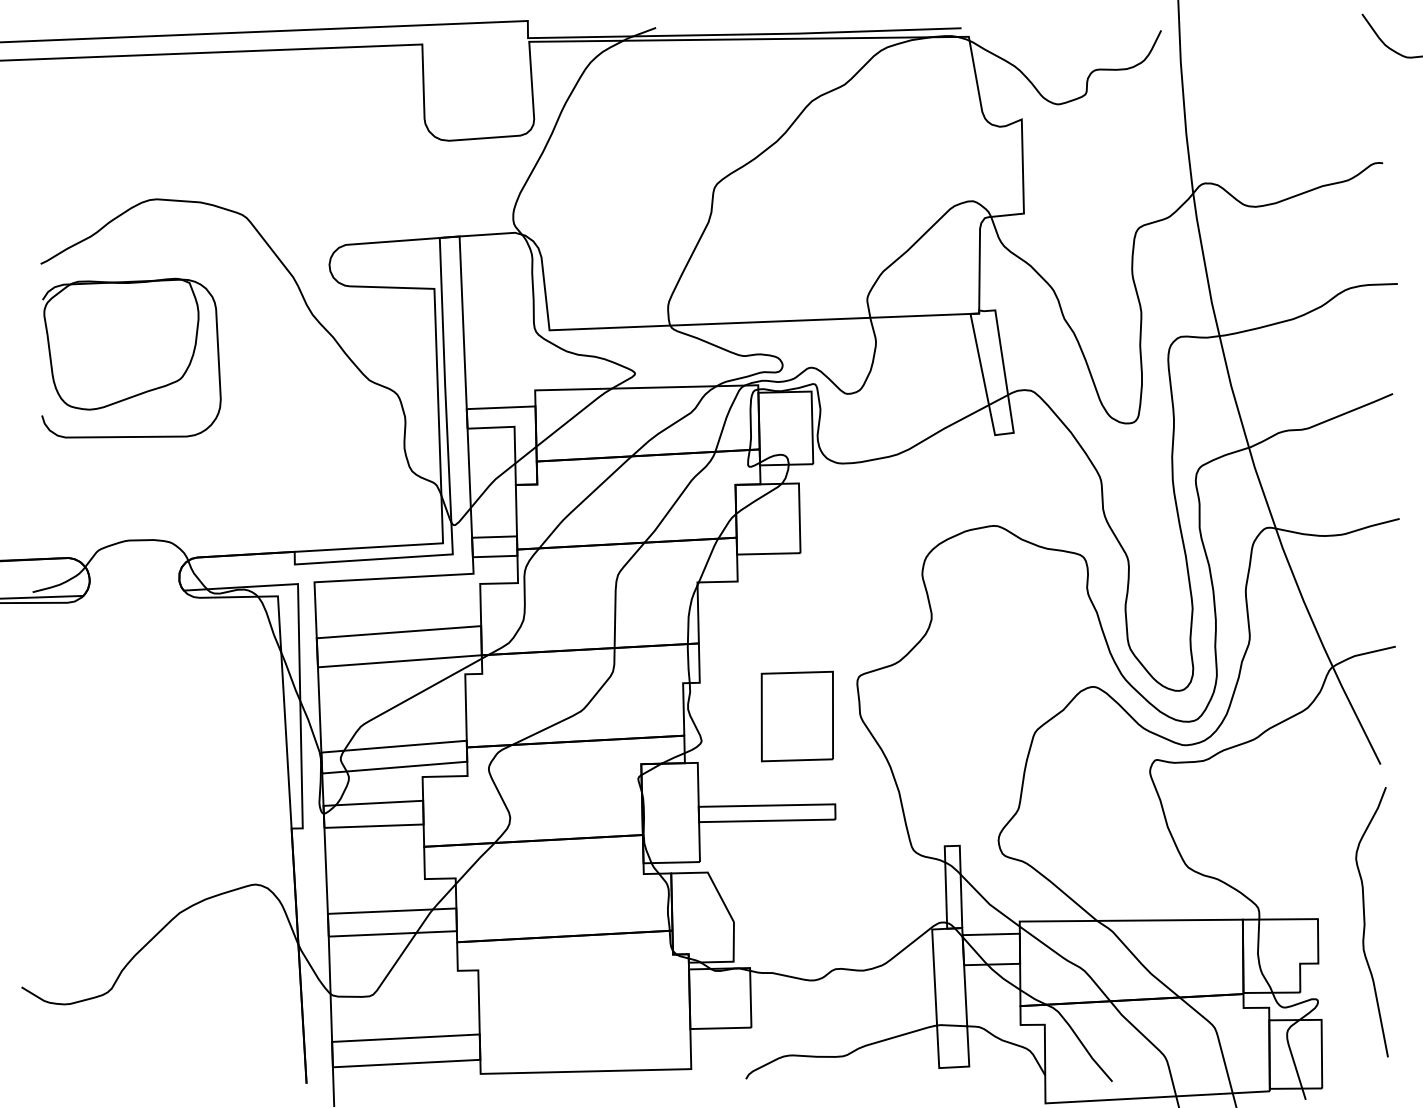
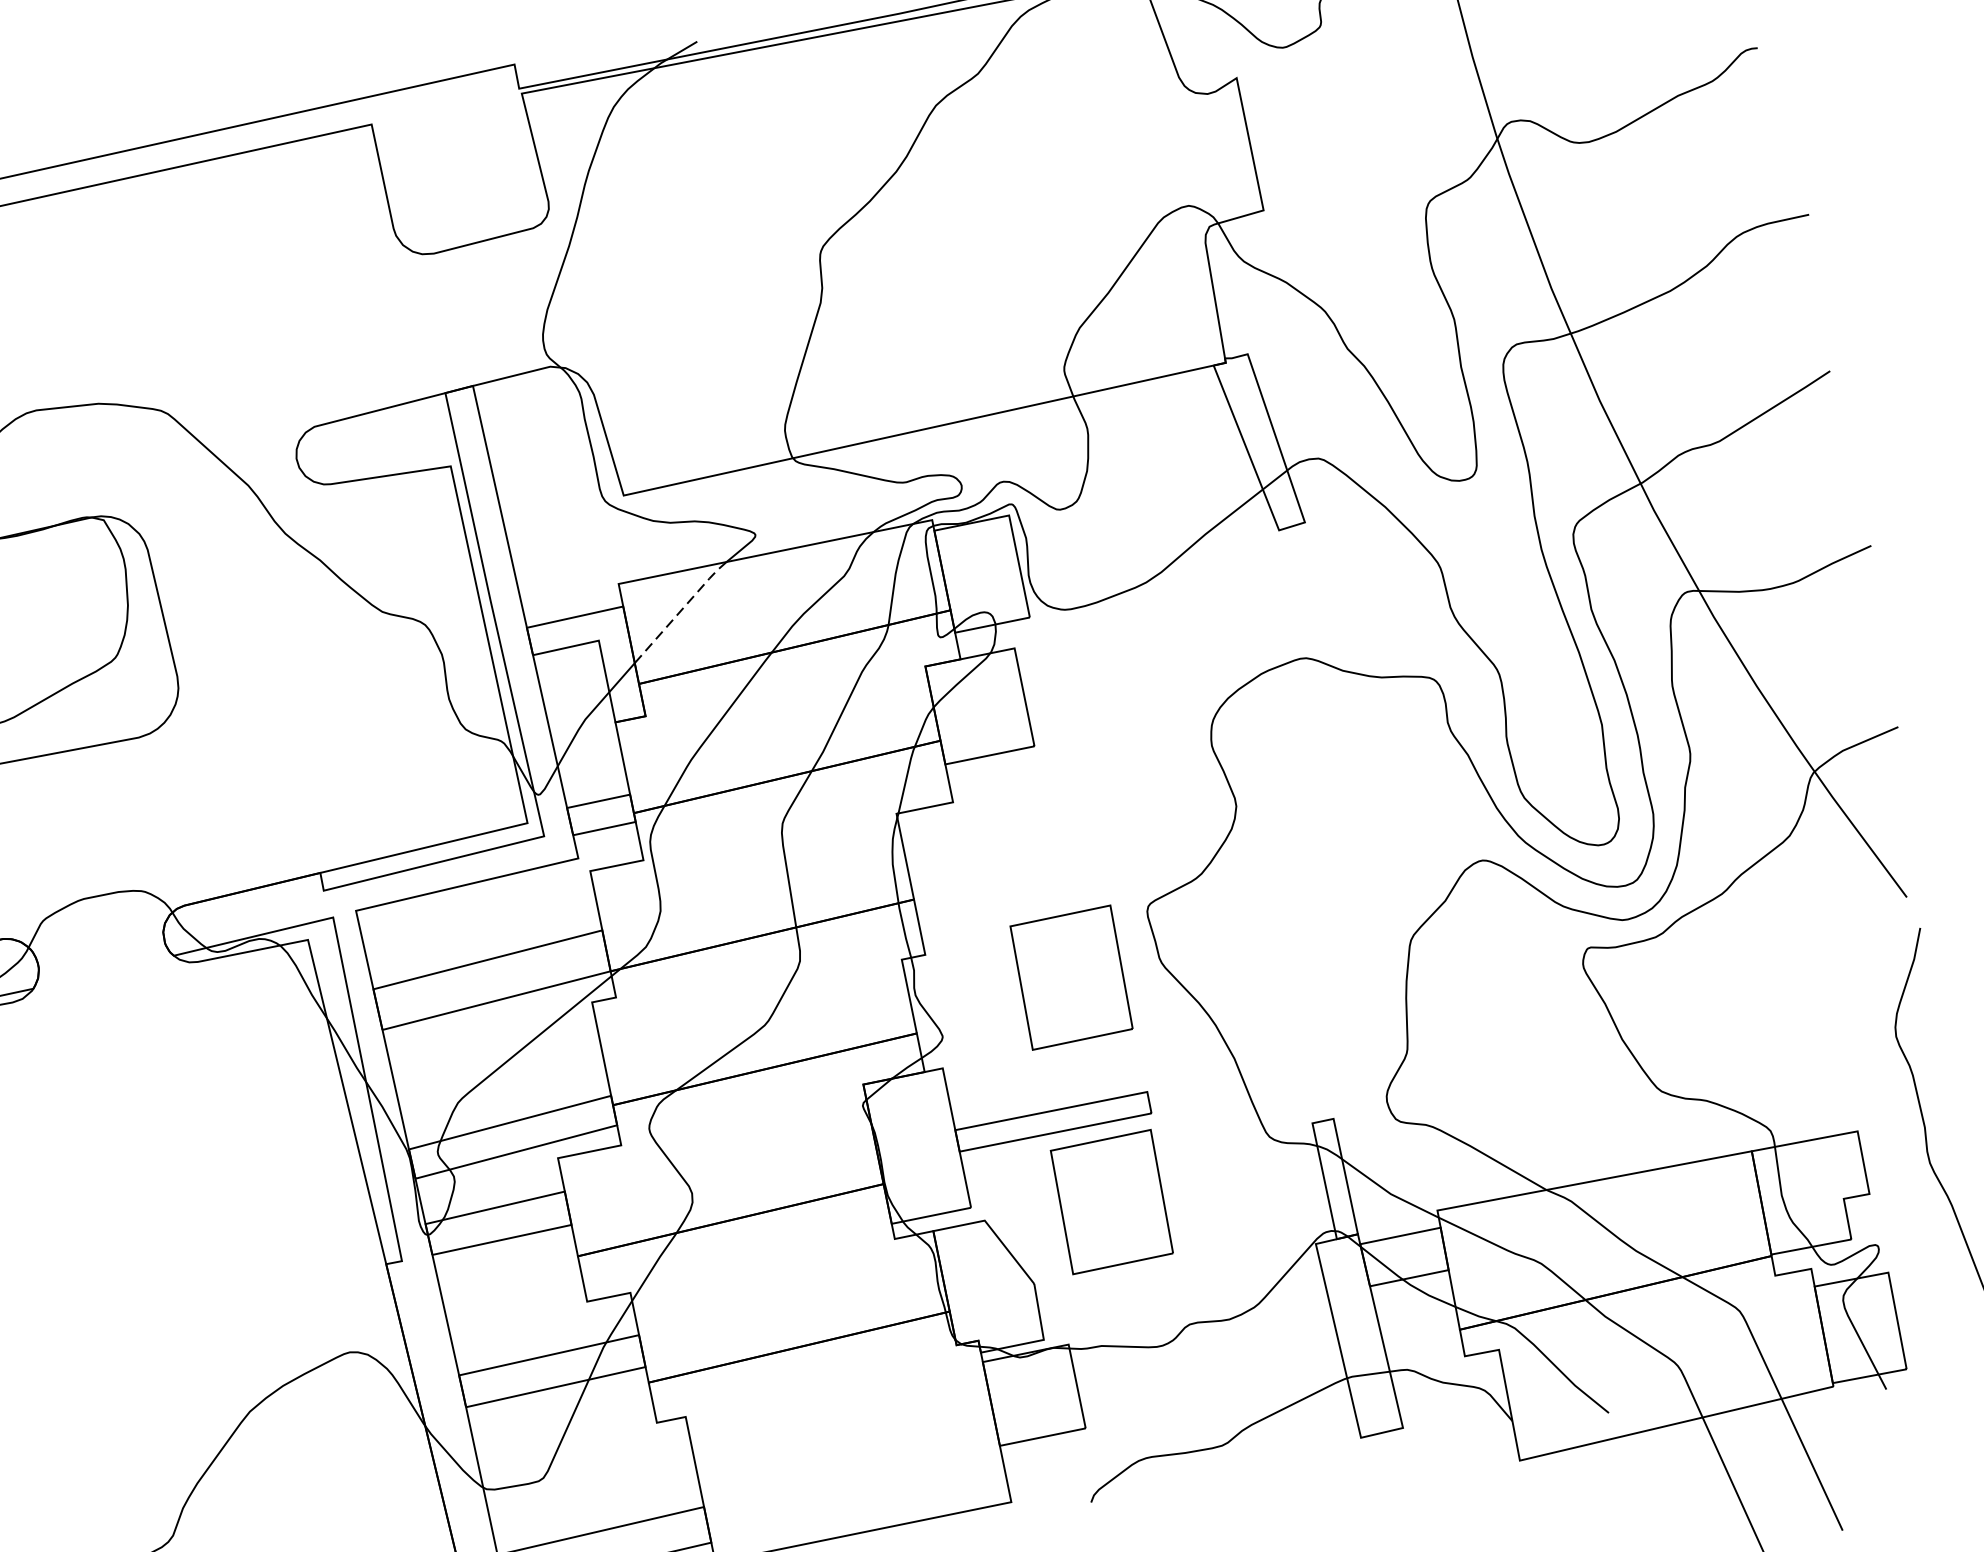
line: (574, 416) -> (680, 610), solid -> dashed
part: (796, 875) -> (1110, 1202), added

